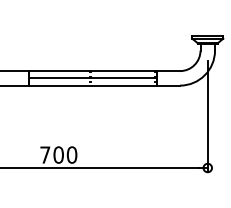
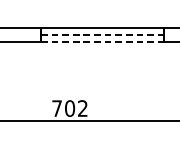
line: (92, 78) -> (102, 34), solid -> dashed
line: (92, 85) -> (102, 41), solid -> dashed
text: (71, 154) -> (82, 108), 700 -> 702

